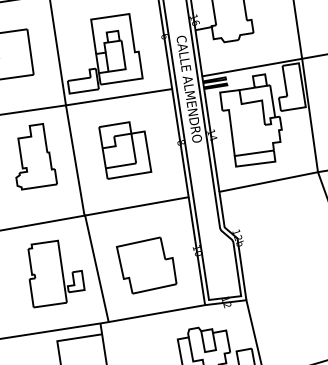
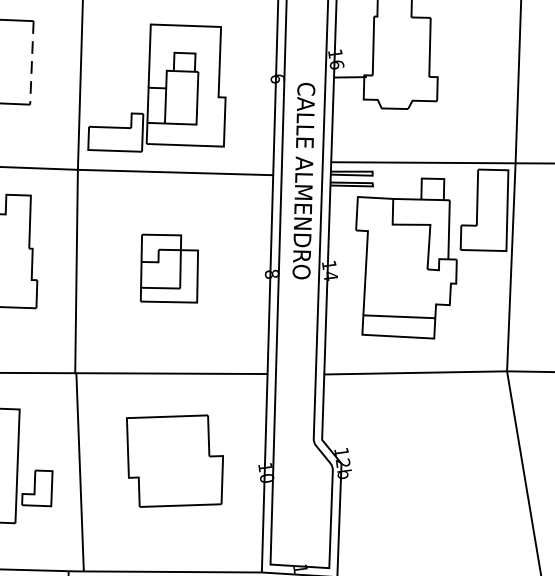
line: (30, 52) -> (31, 63), solid -> dashed
part: (125, 150) -> (169, 269), size x0.7
part: (146, 265) -> (173, 461), moved

